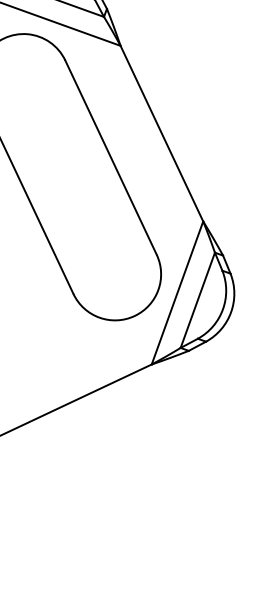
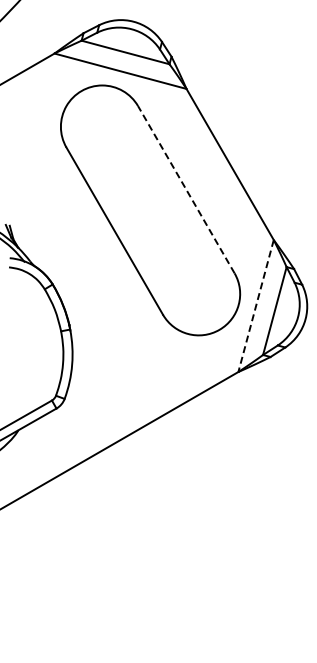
line: (111, 157) -> (186, 189), solid -> dashed
line: (176, 293) -> (255, 306), solid -> dashed

